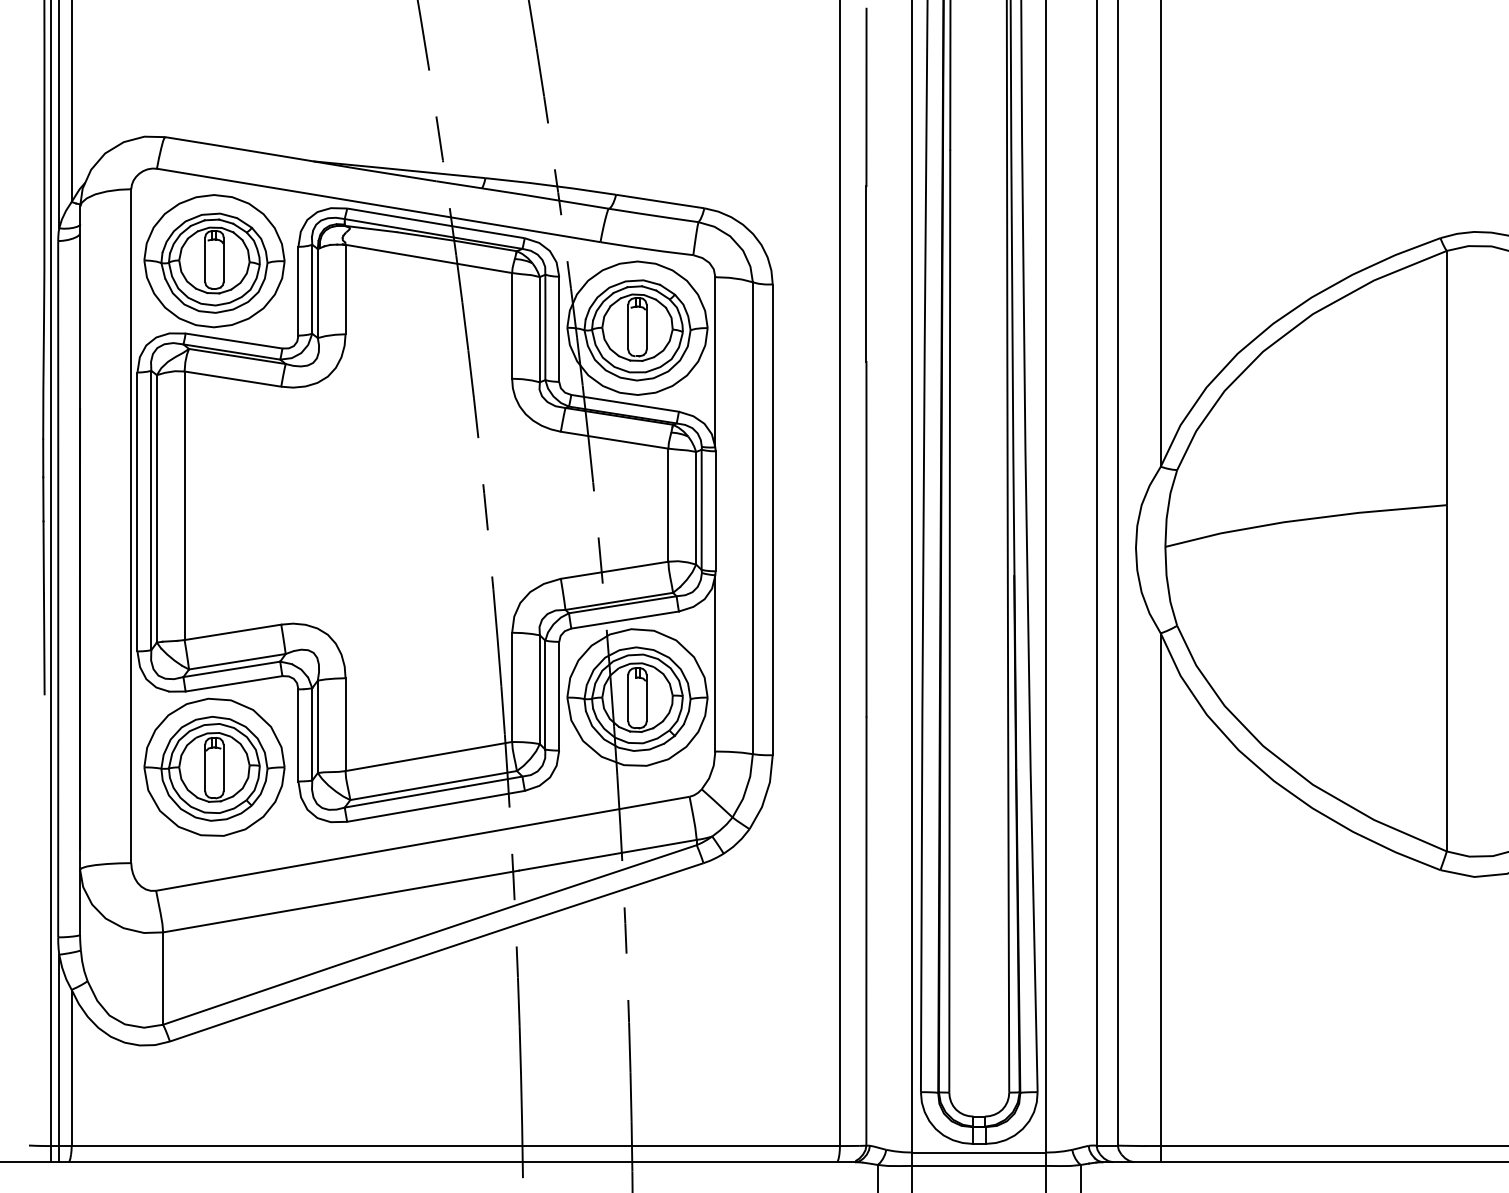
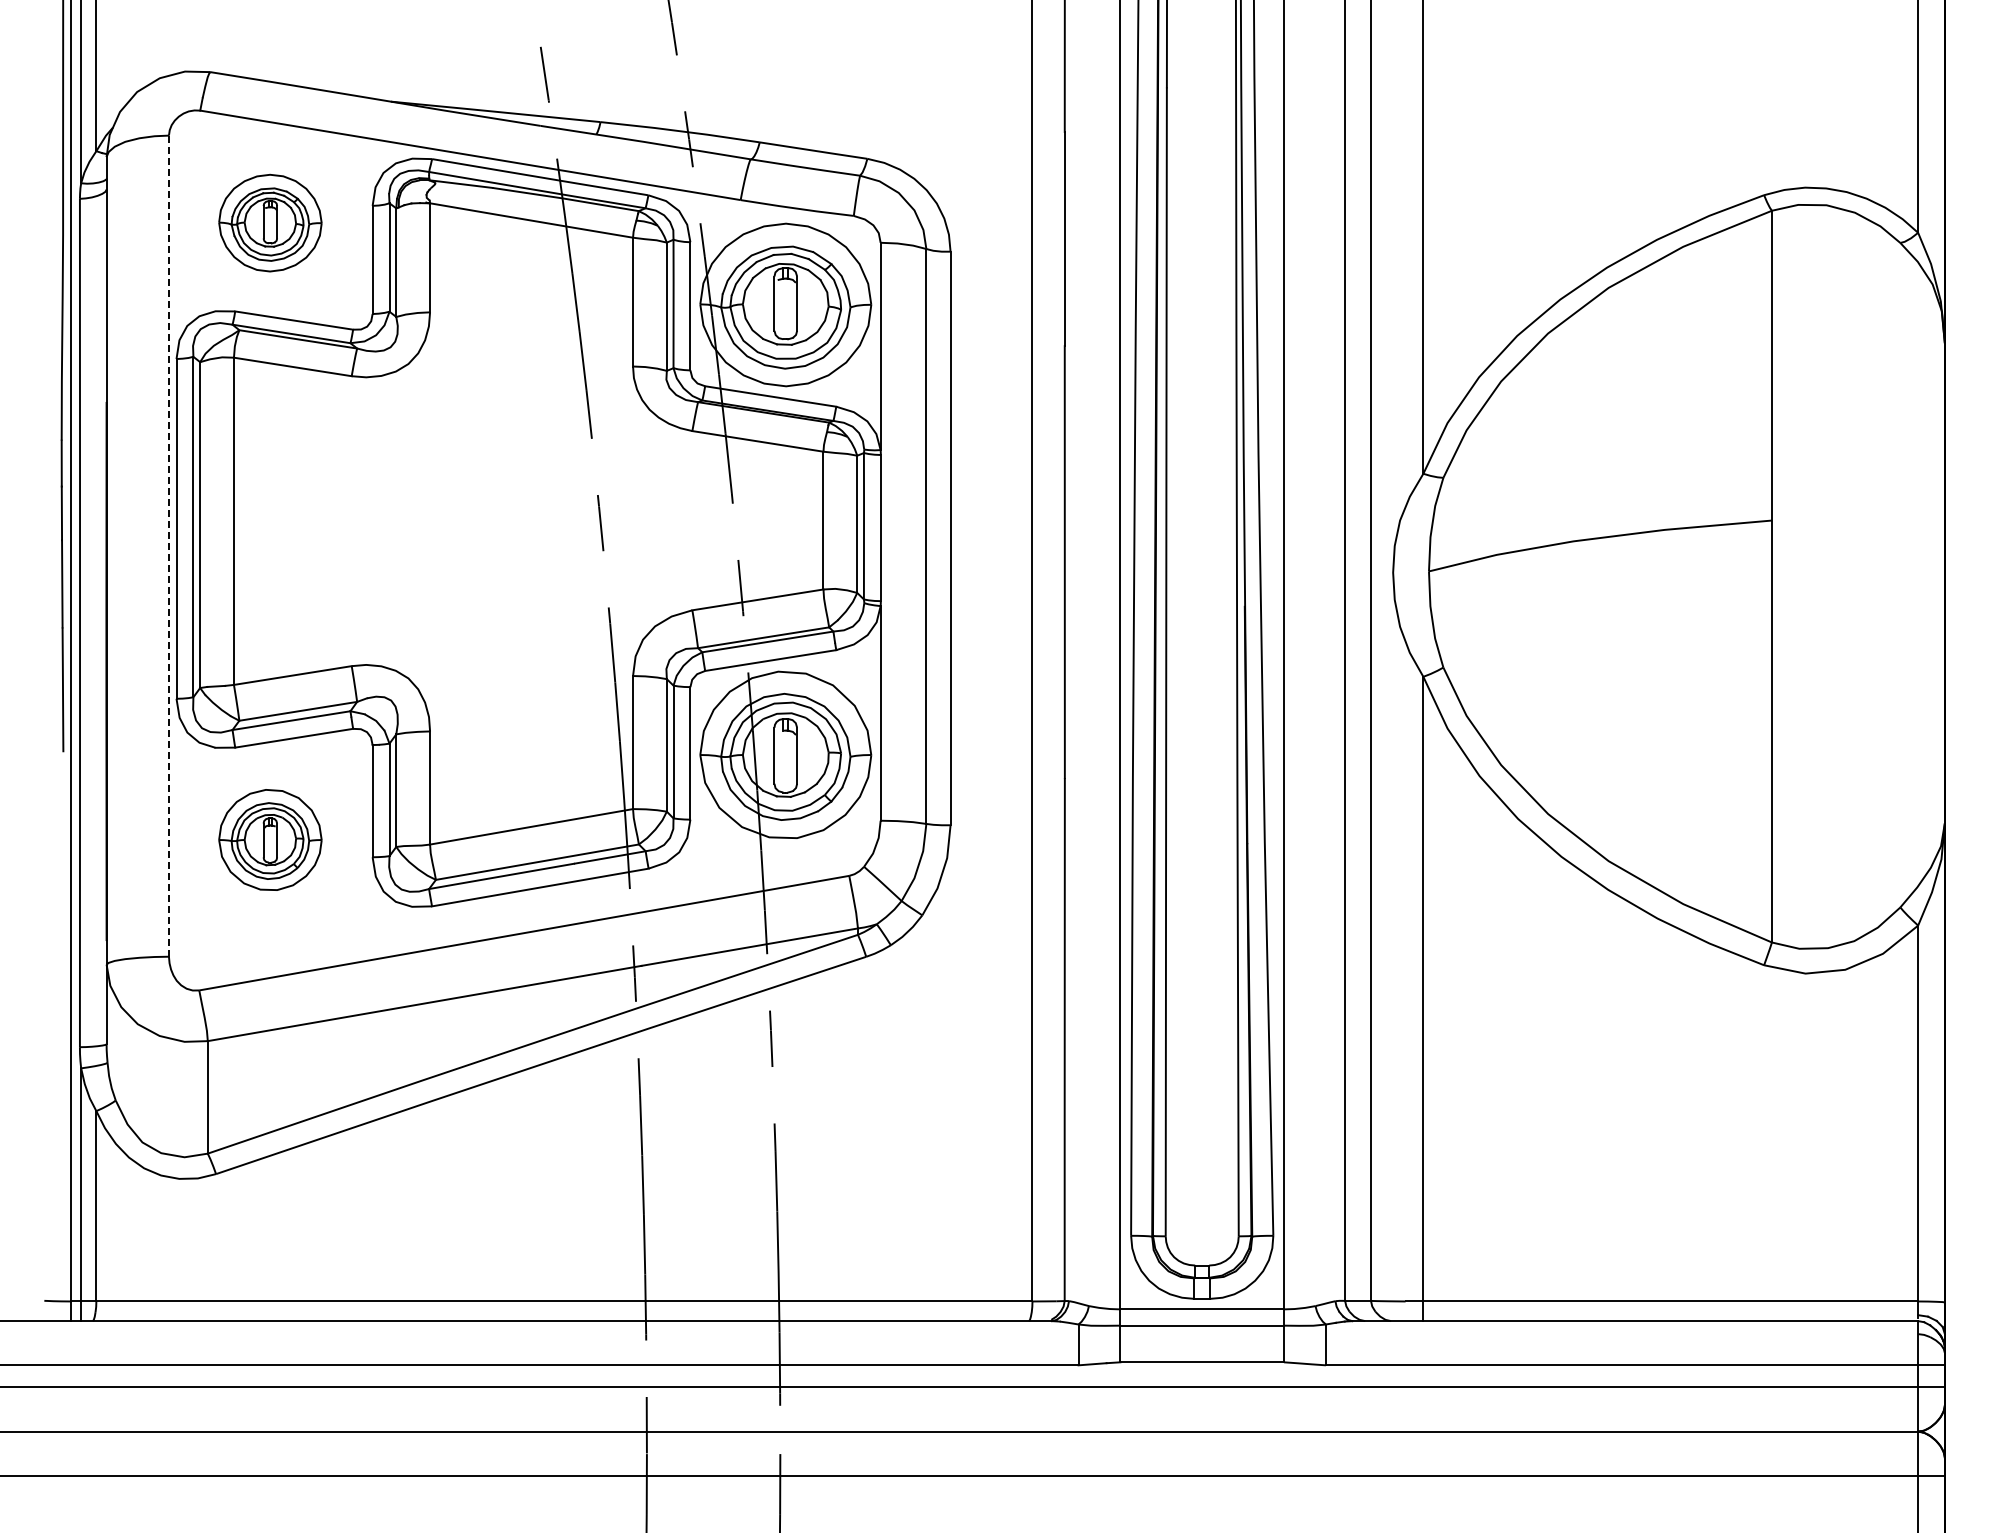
part: (214, 260) -> (270, 222), size x0.6
line: (130, 526) -> (168, 546), solid -> dashed
part: (214, 766) -> (270, 839), size x0.6

